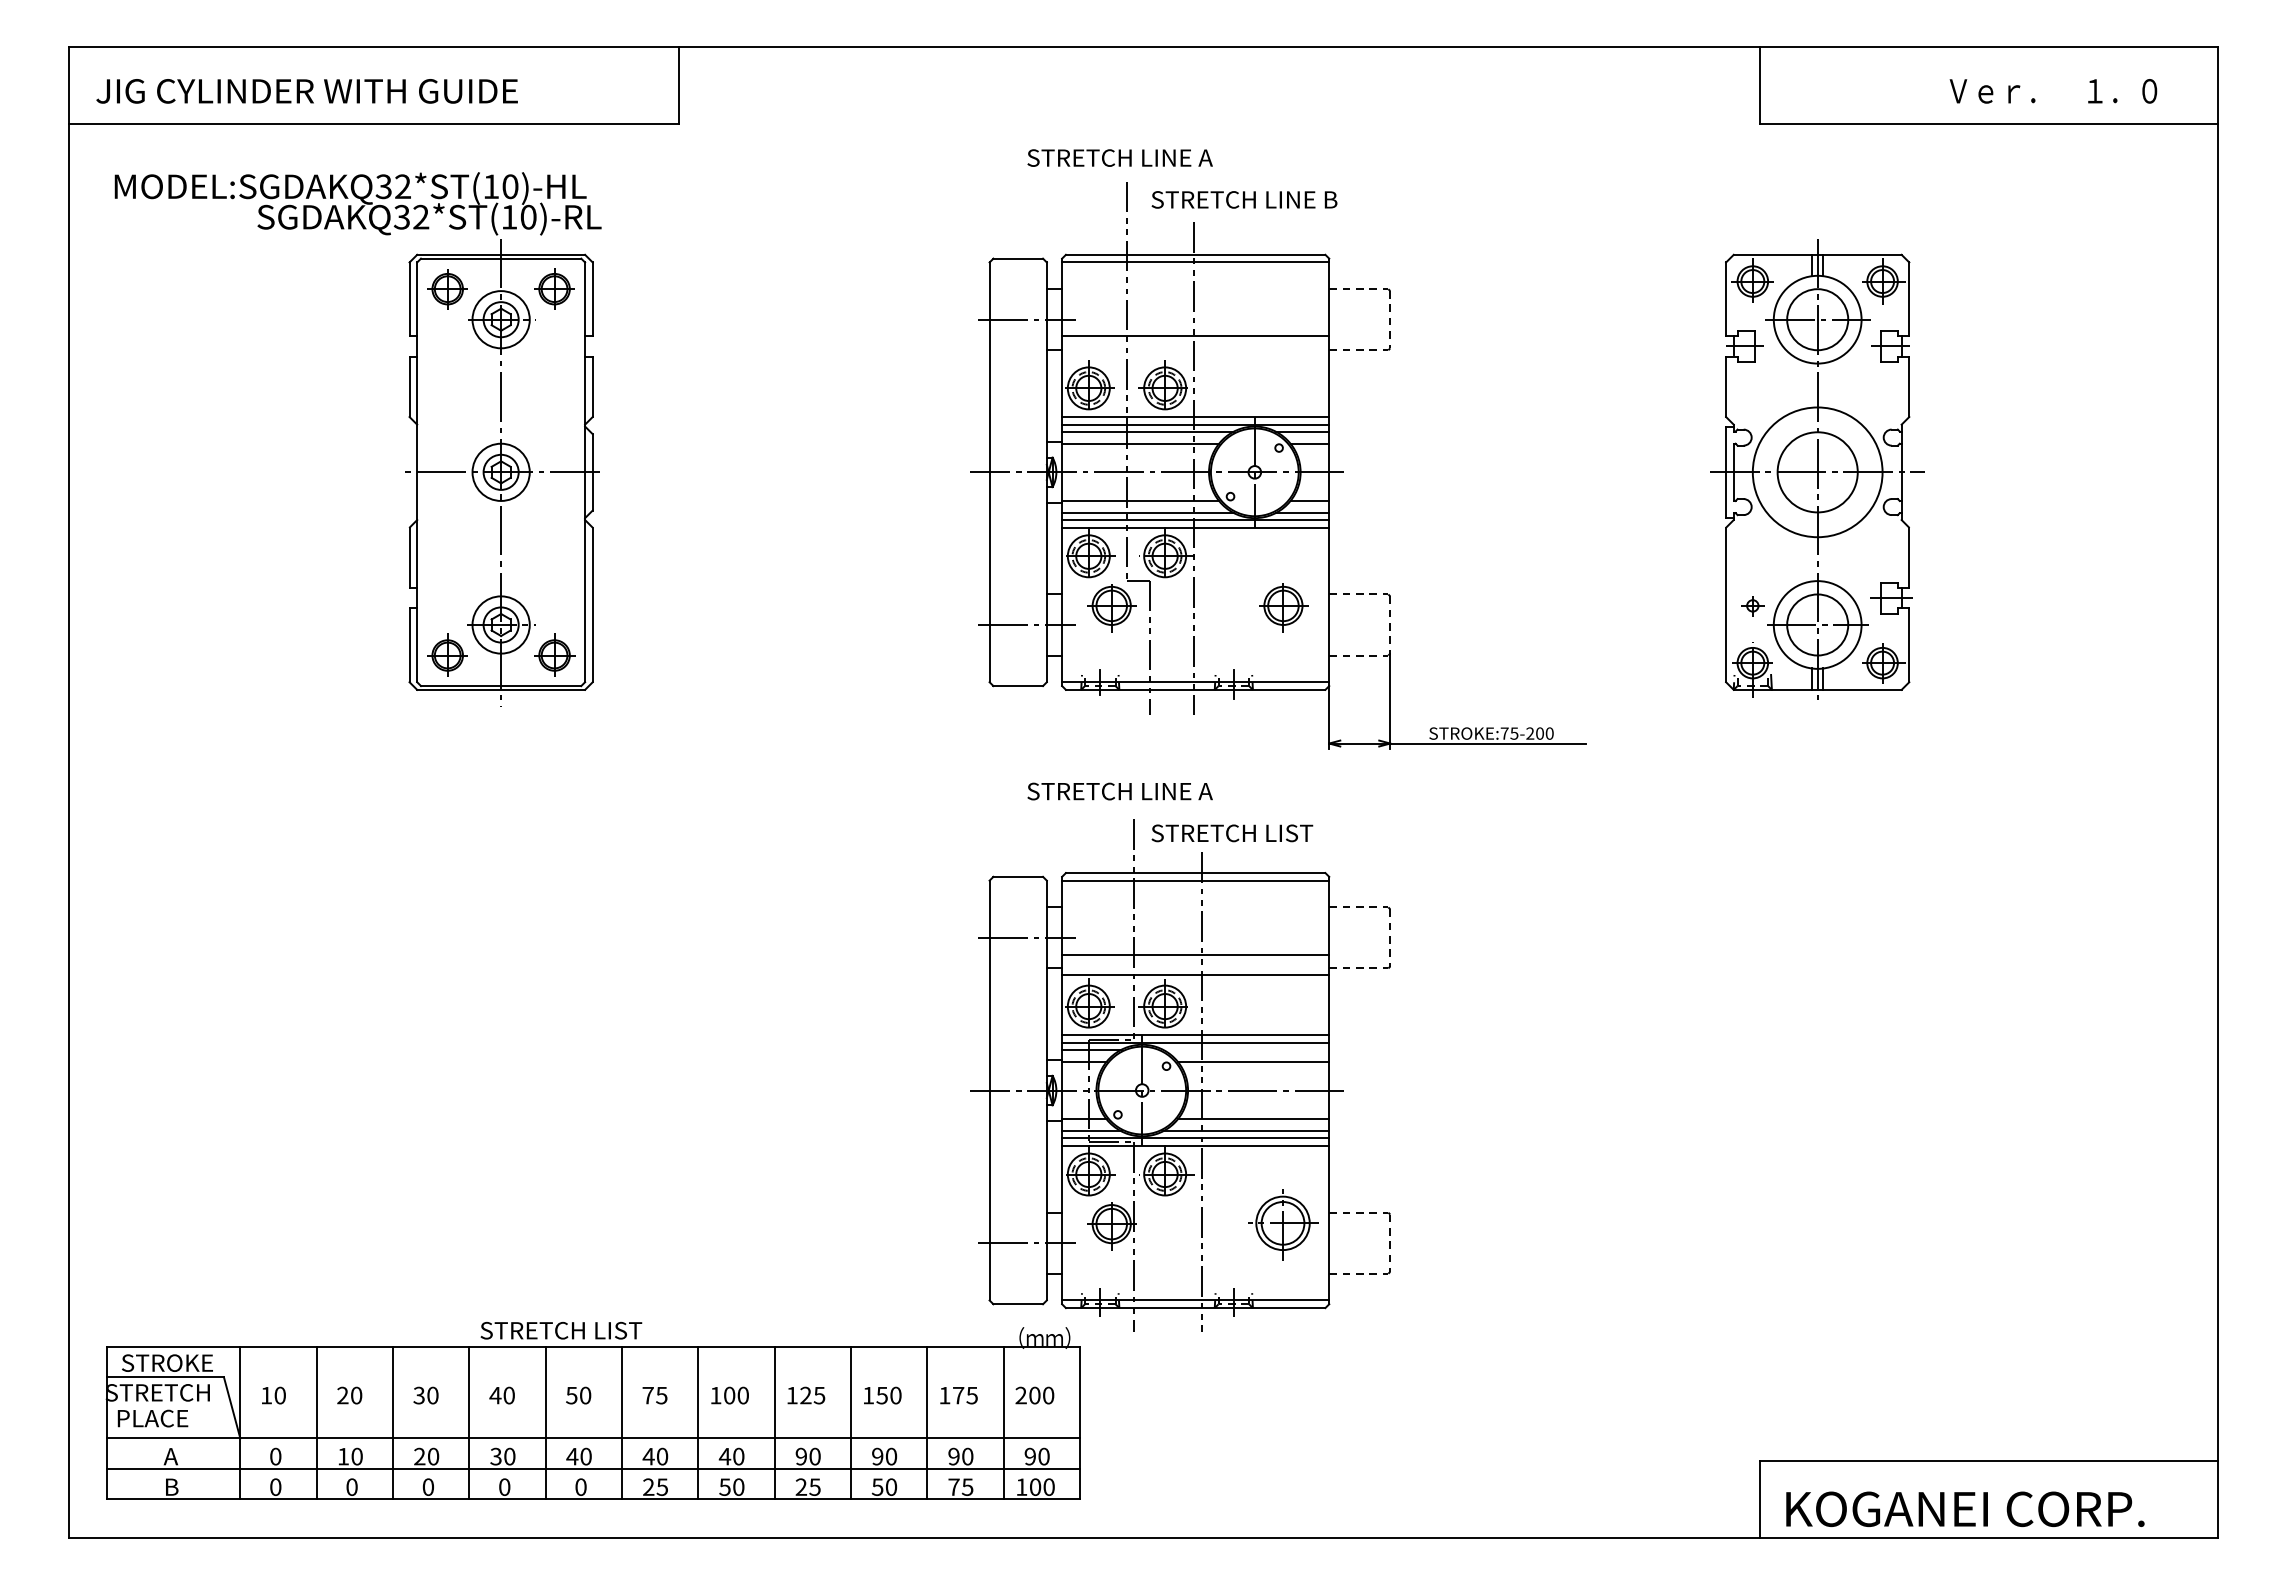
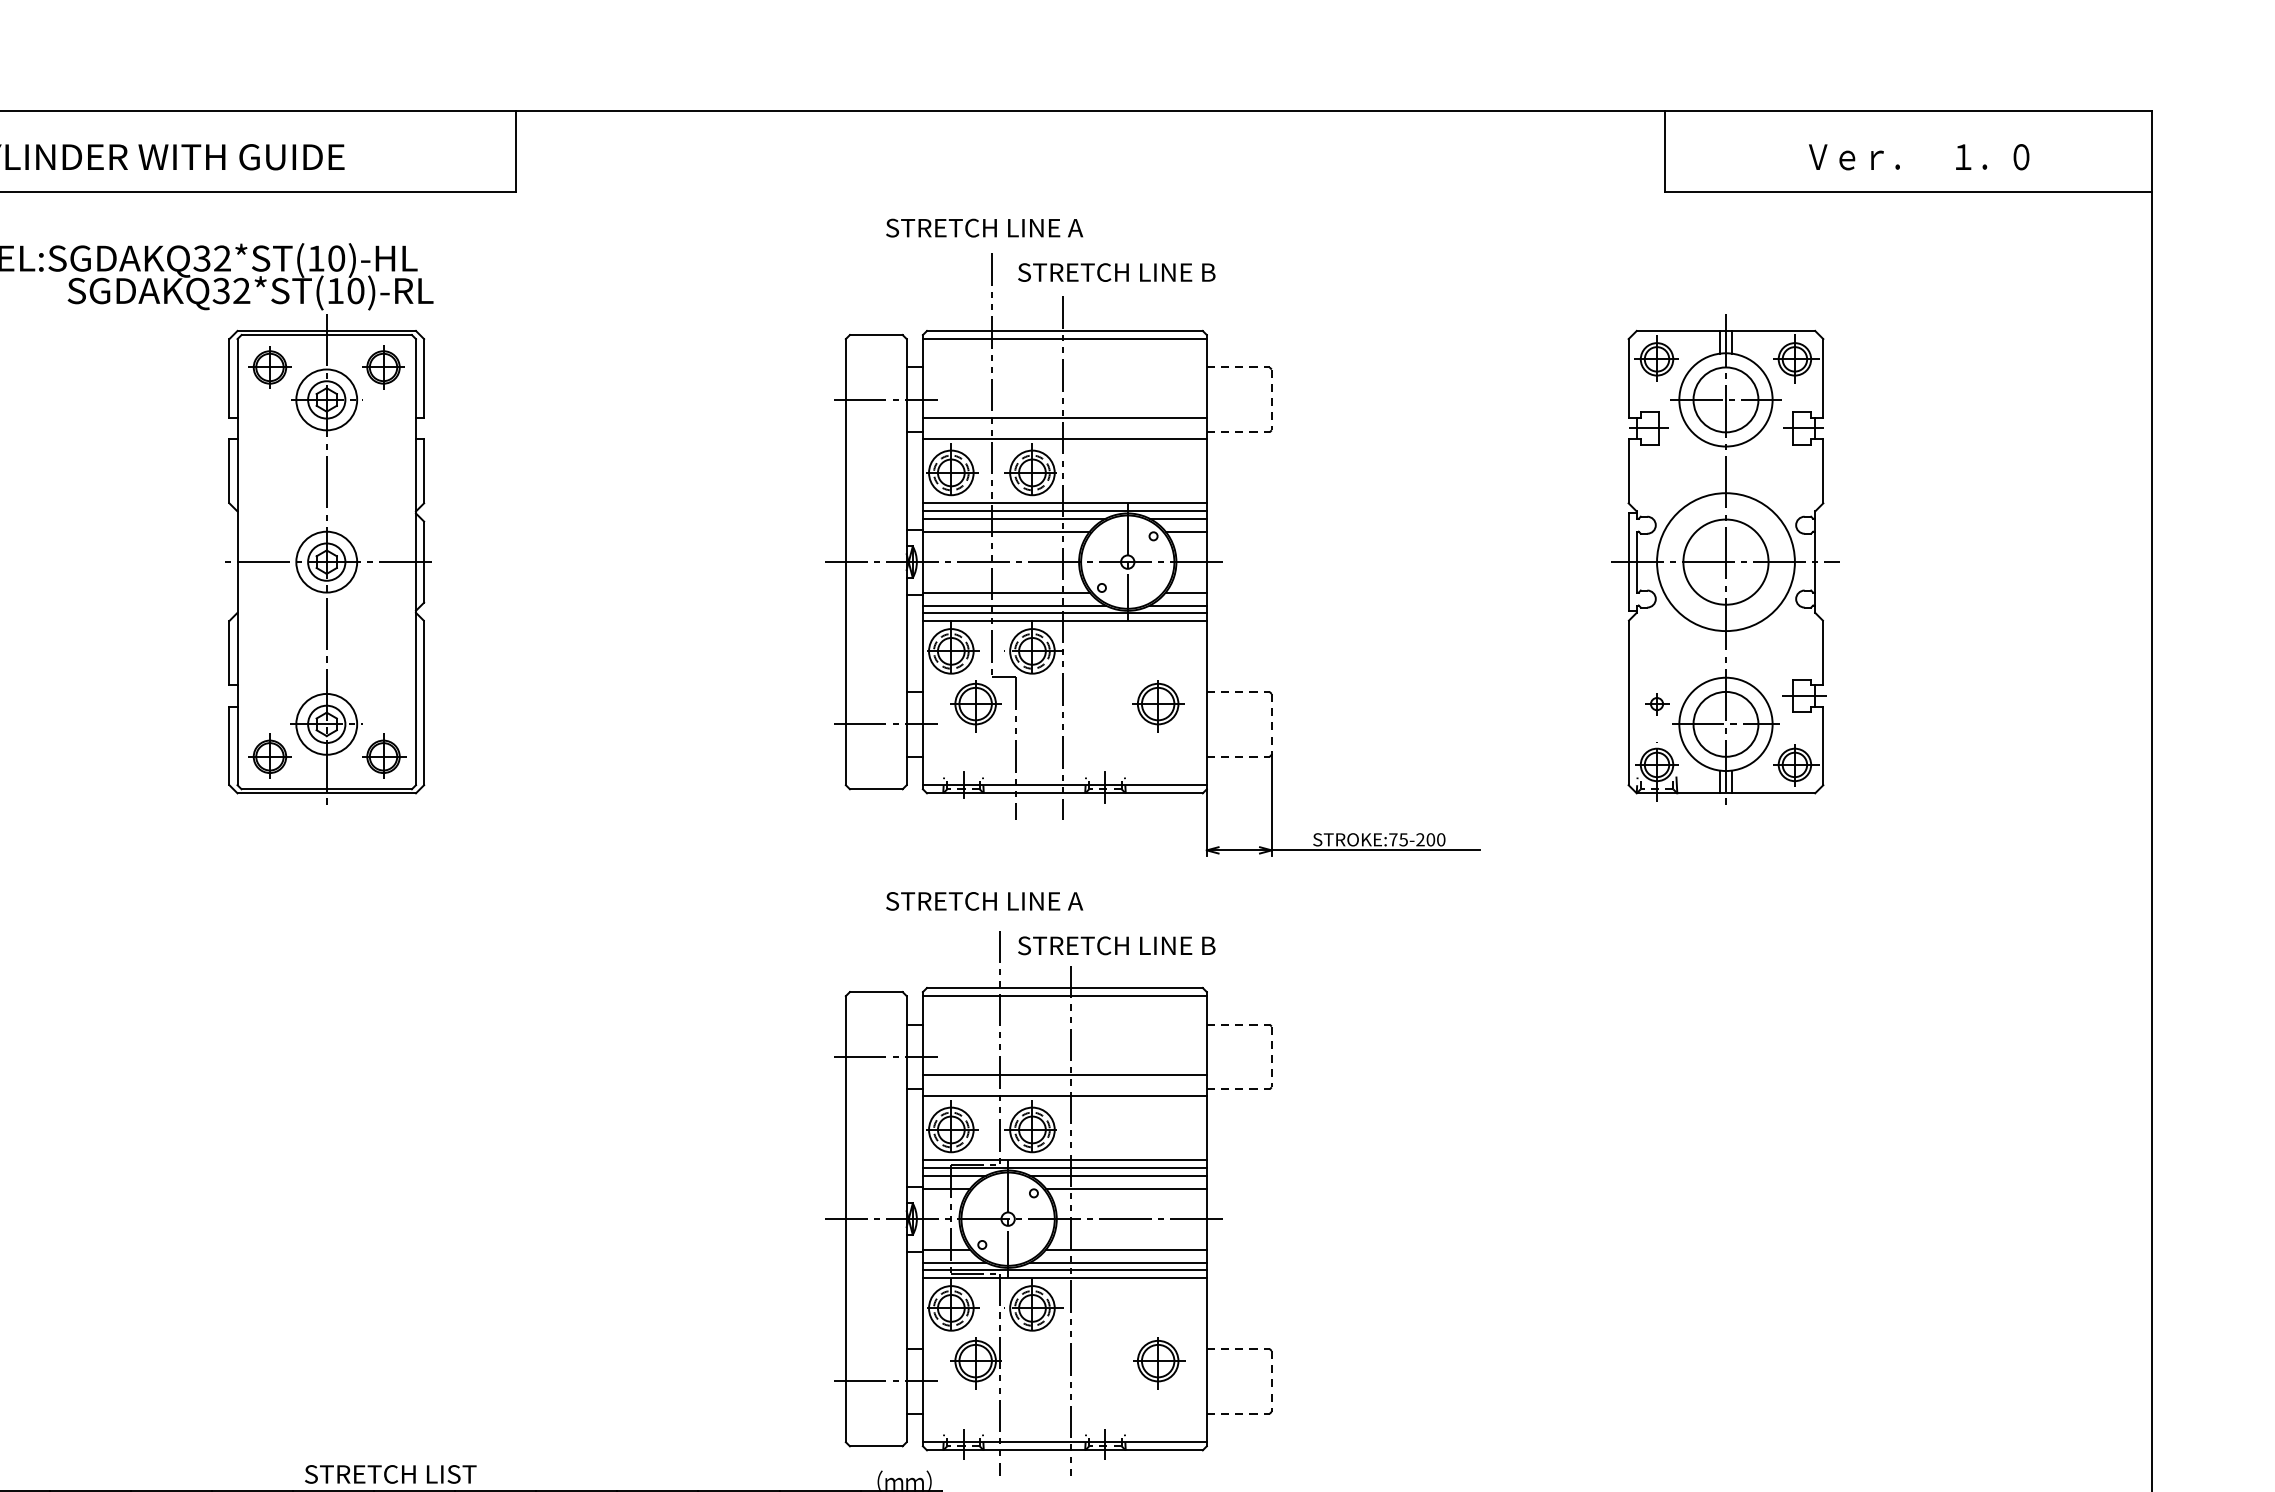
text: (2053, 91) -> (1919, 157), moved
line: (1195, 356) -> (1064, 439), added
text: (1311, 833) -> (1187, 945), STRETCH LIST -> STRETCH LINE B
line: (1246, 1049) -> (1118, 1175), added
part: (1284, 1225) -> (1159, 1362), size x0.71

